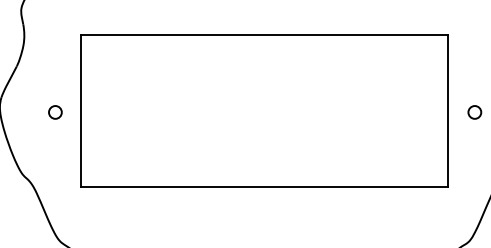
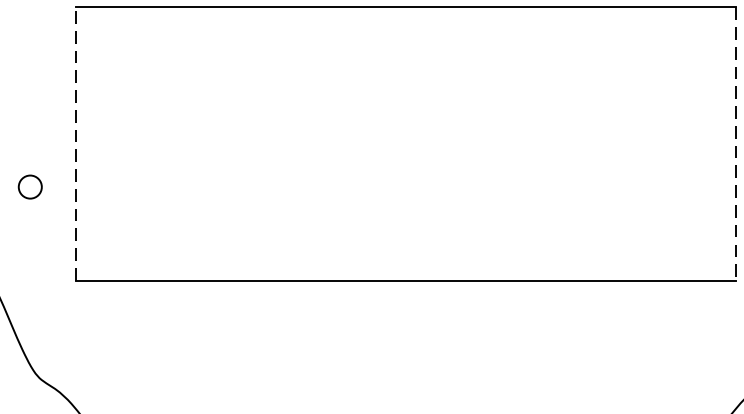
line: (80, 110) -> (75, 142), solid -> dashed
line: (448, 111) -> (736, 144), solid -> dashed
circle: (55, 112) -> (30, 187), moved

